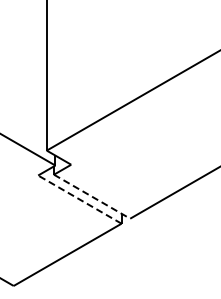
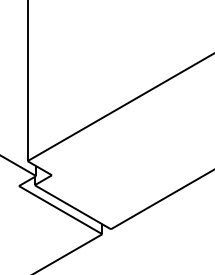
line: (92, 196) -> (73, 207), dashed -> solid
line: (79, 199) -> (60, 210), dashed -> solid

